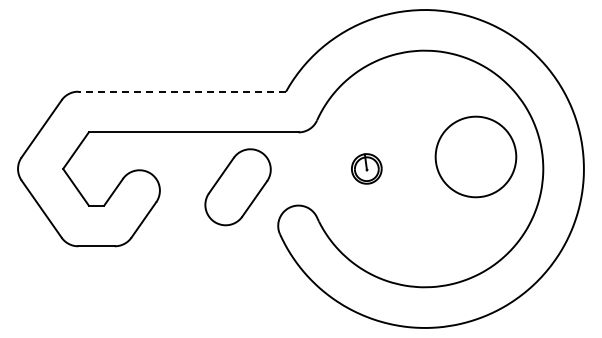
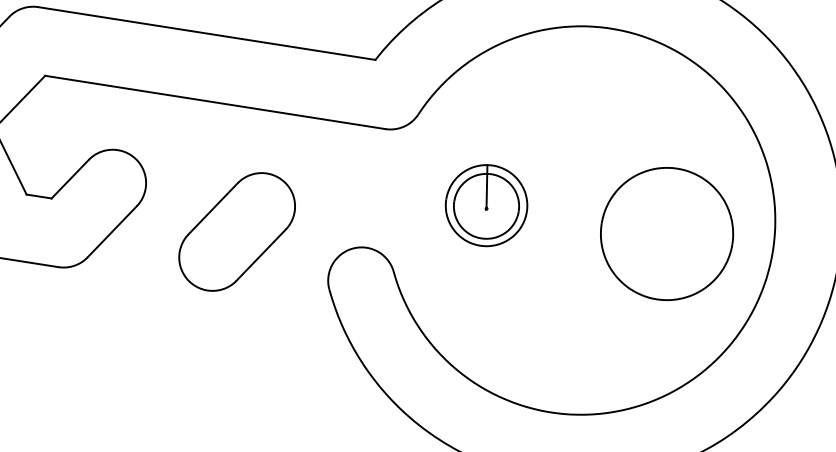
line: (182, 91) -> (207, 33), dashed -> solid
part: (475, 156) -> (666, 233), moved
part: (366, 168) -> (486, 204), size x1.67
part: (237, 187) -> (236, 232), moved

